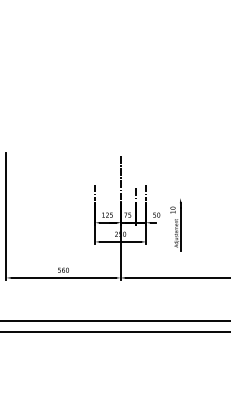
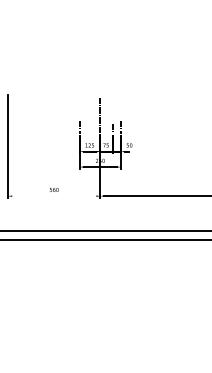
part: (175, 225) -> (144, 153), removed
line: (63, 278) -> (54, 196), removed

